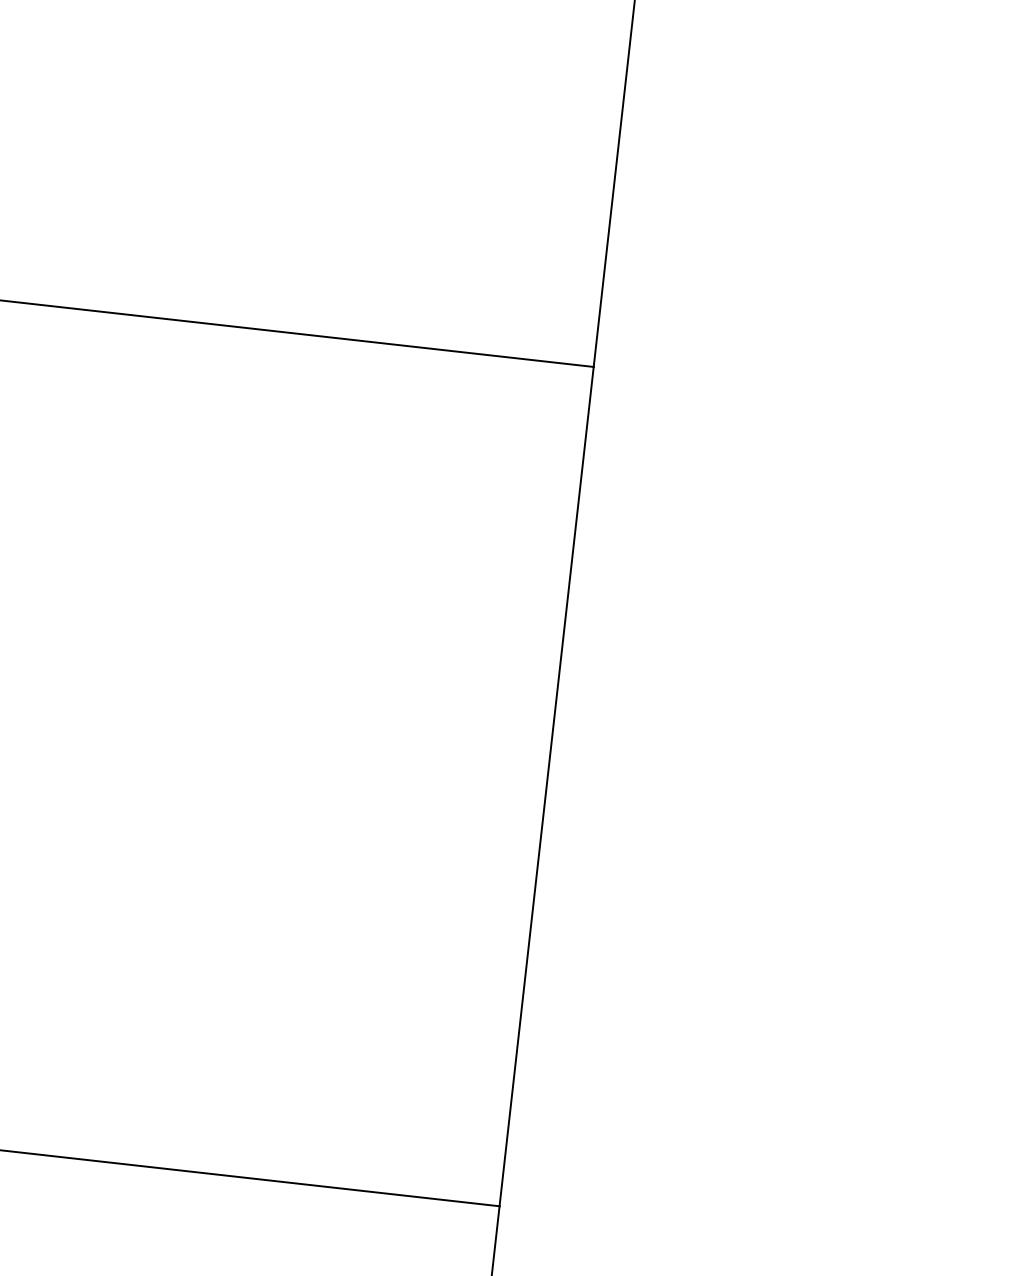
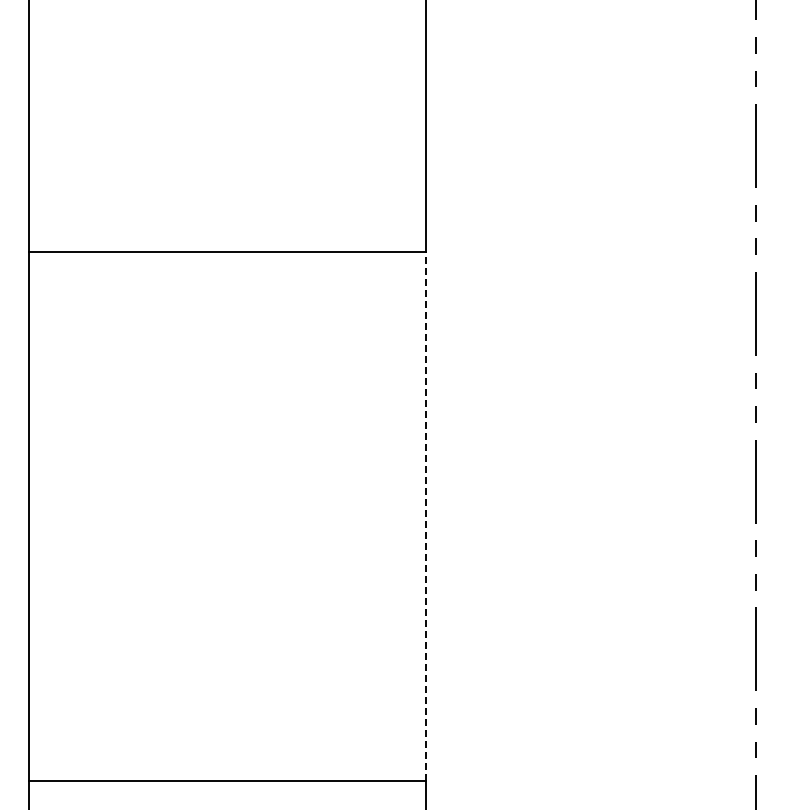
line: (546, 785) -> (425, 515), solid -> dashed

